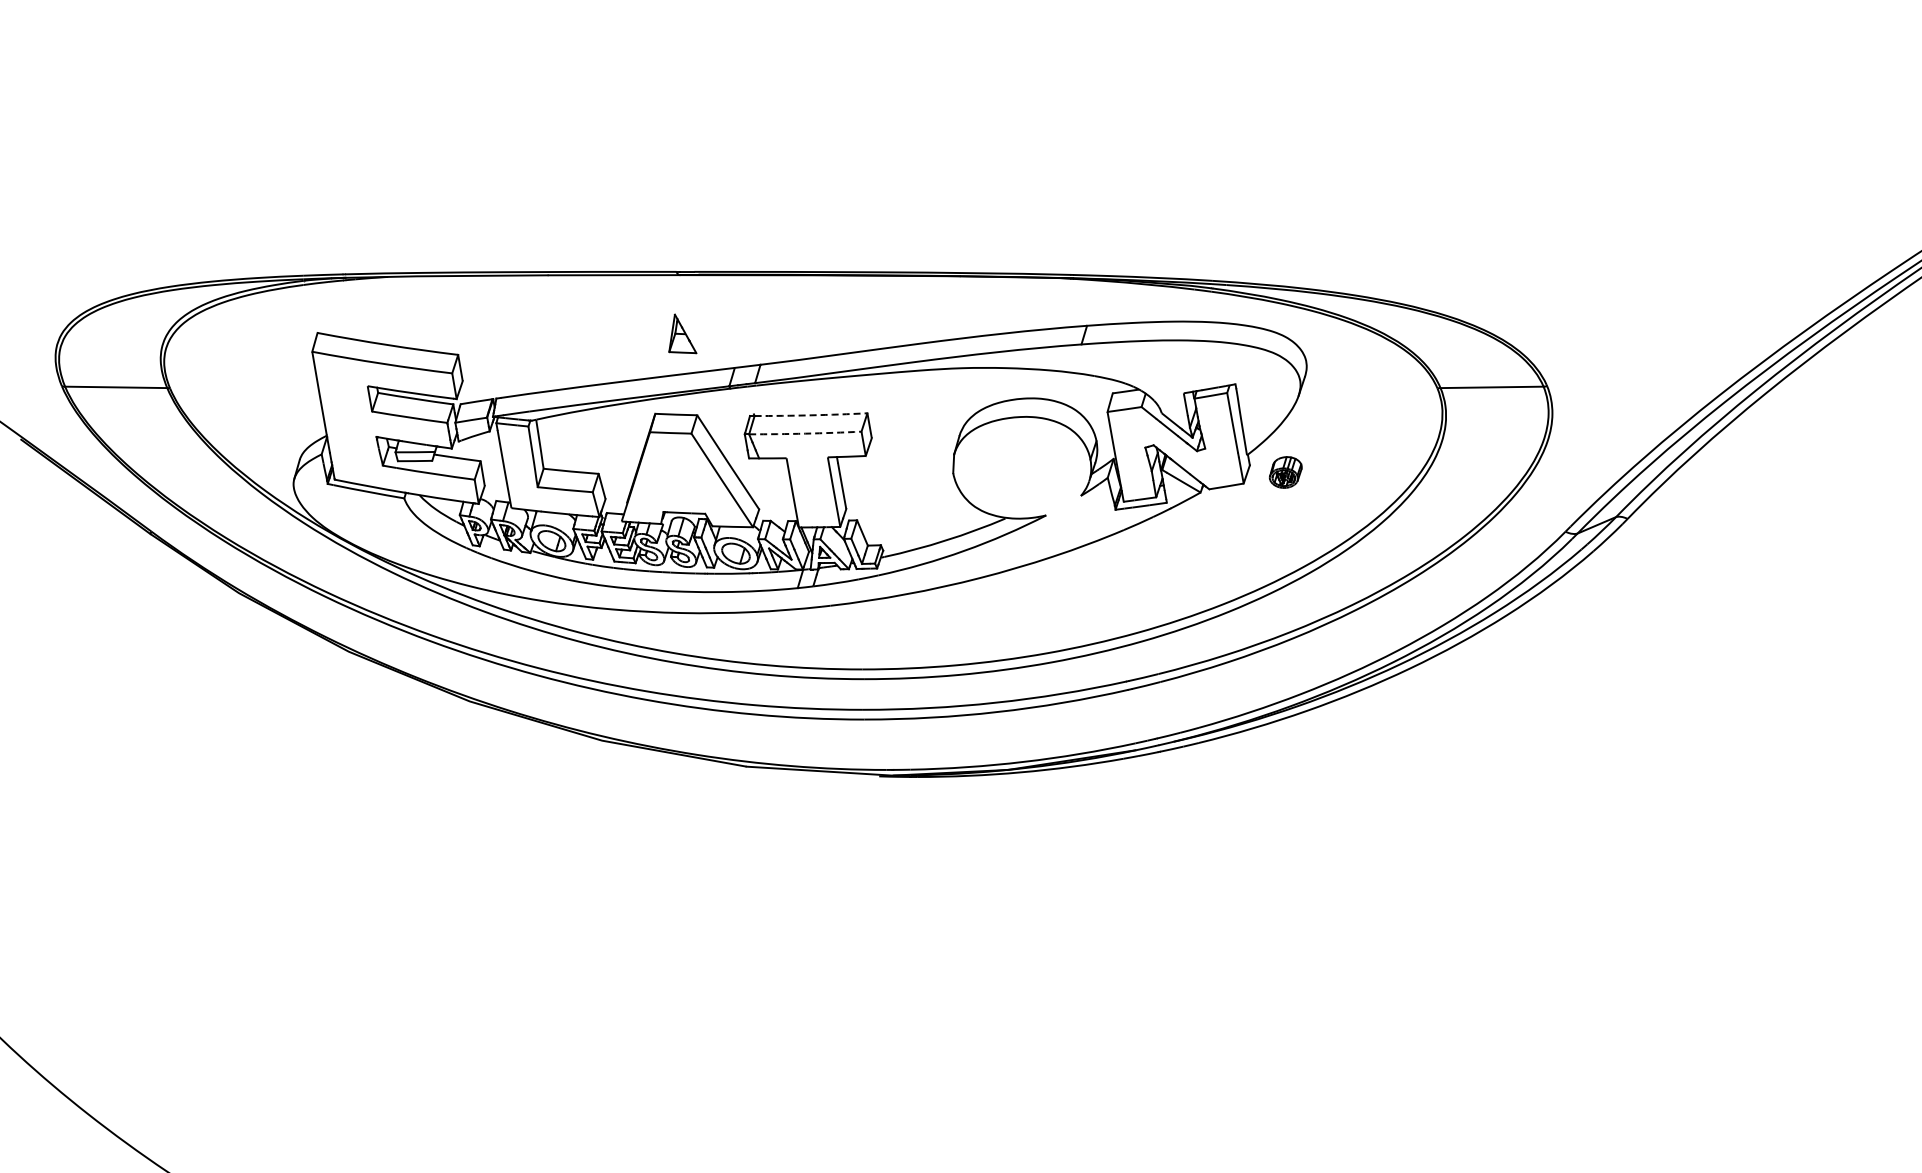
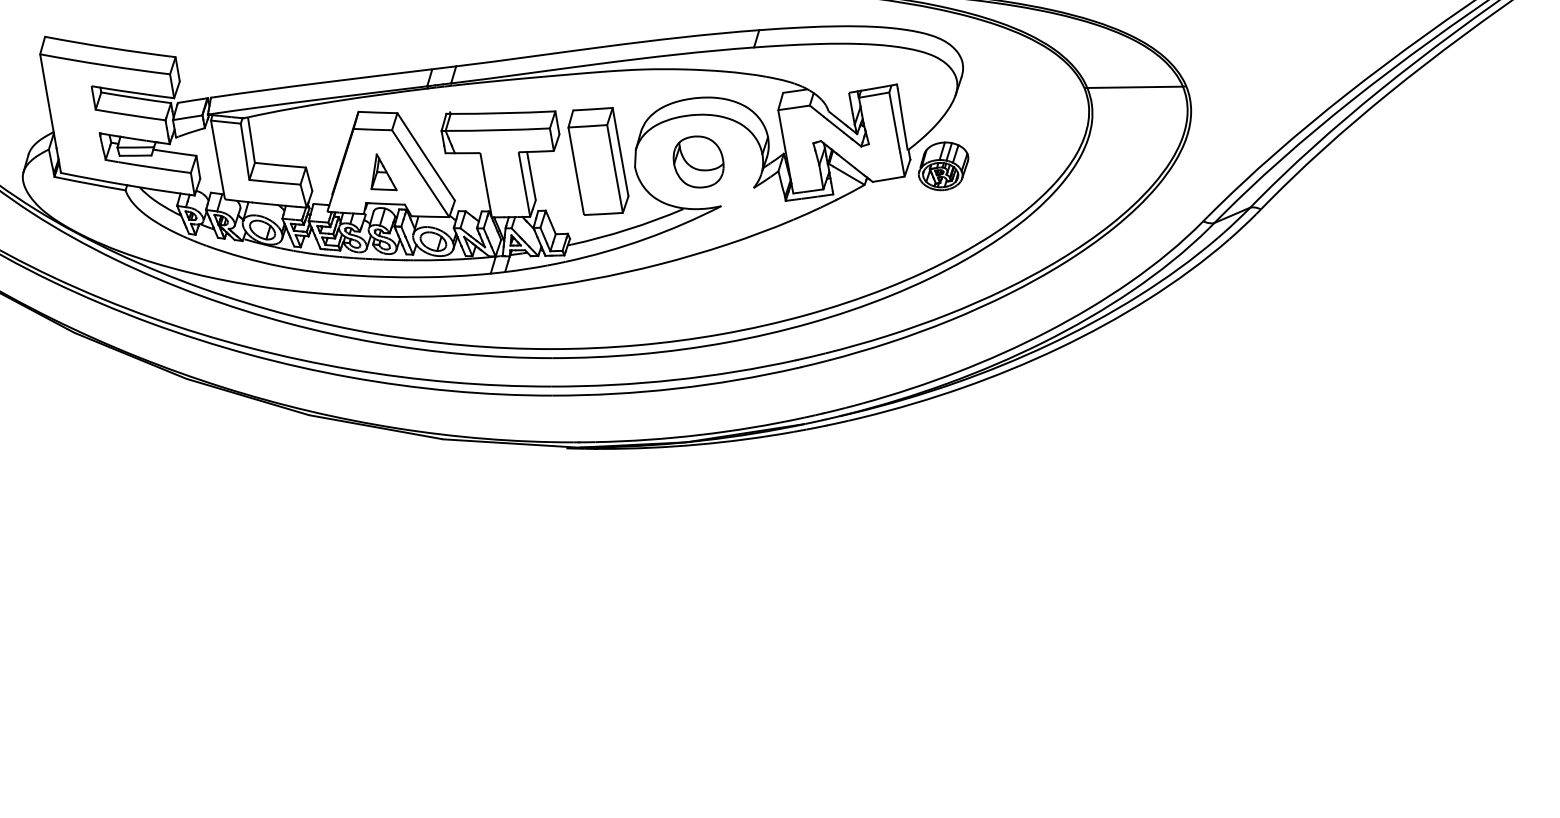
part: (682, 333) -> (383, 171), moved
arc: (811, 415) -> (503, 113), dashed -> solid
arc: (805, 433) -> (497, 130), dashed -> solid
part: (913, 466) -> (598, 160), added
part: (1021, 467) -> (698, 161), added
part: (1285, 472) -> (943, 166), size x1.67

